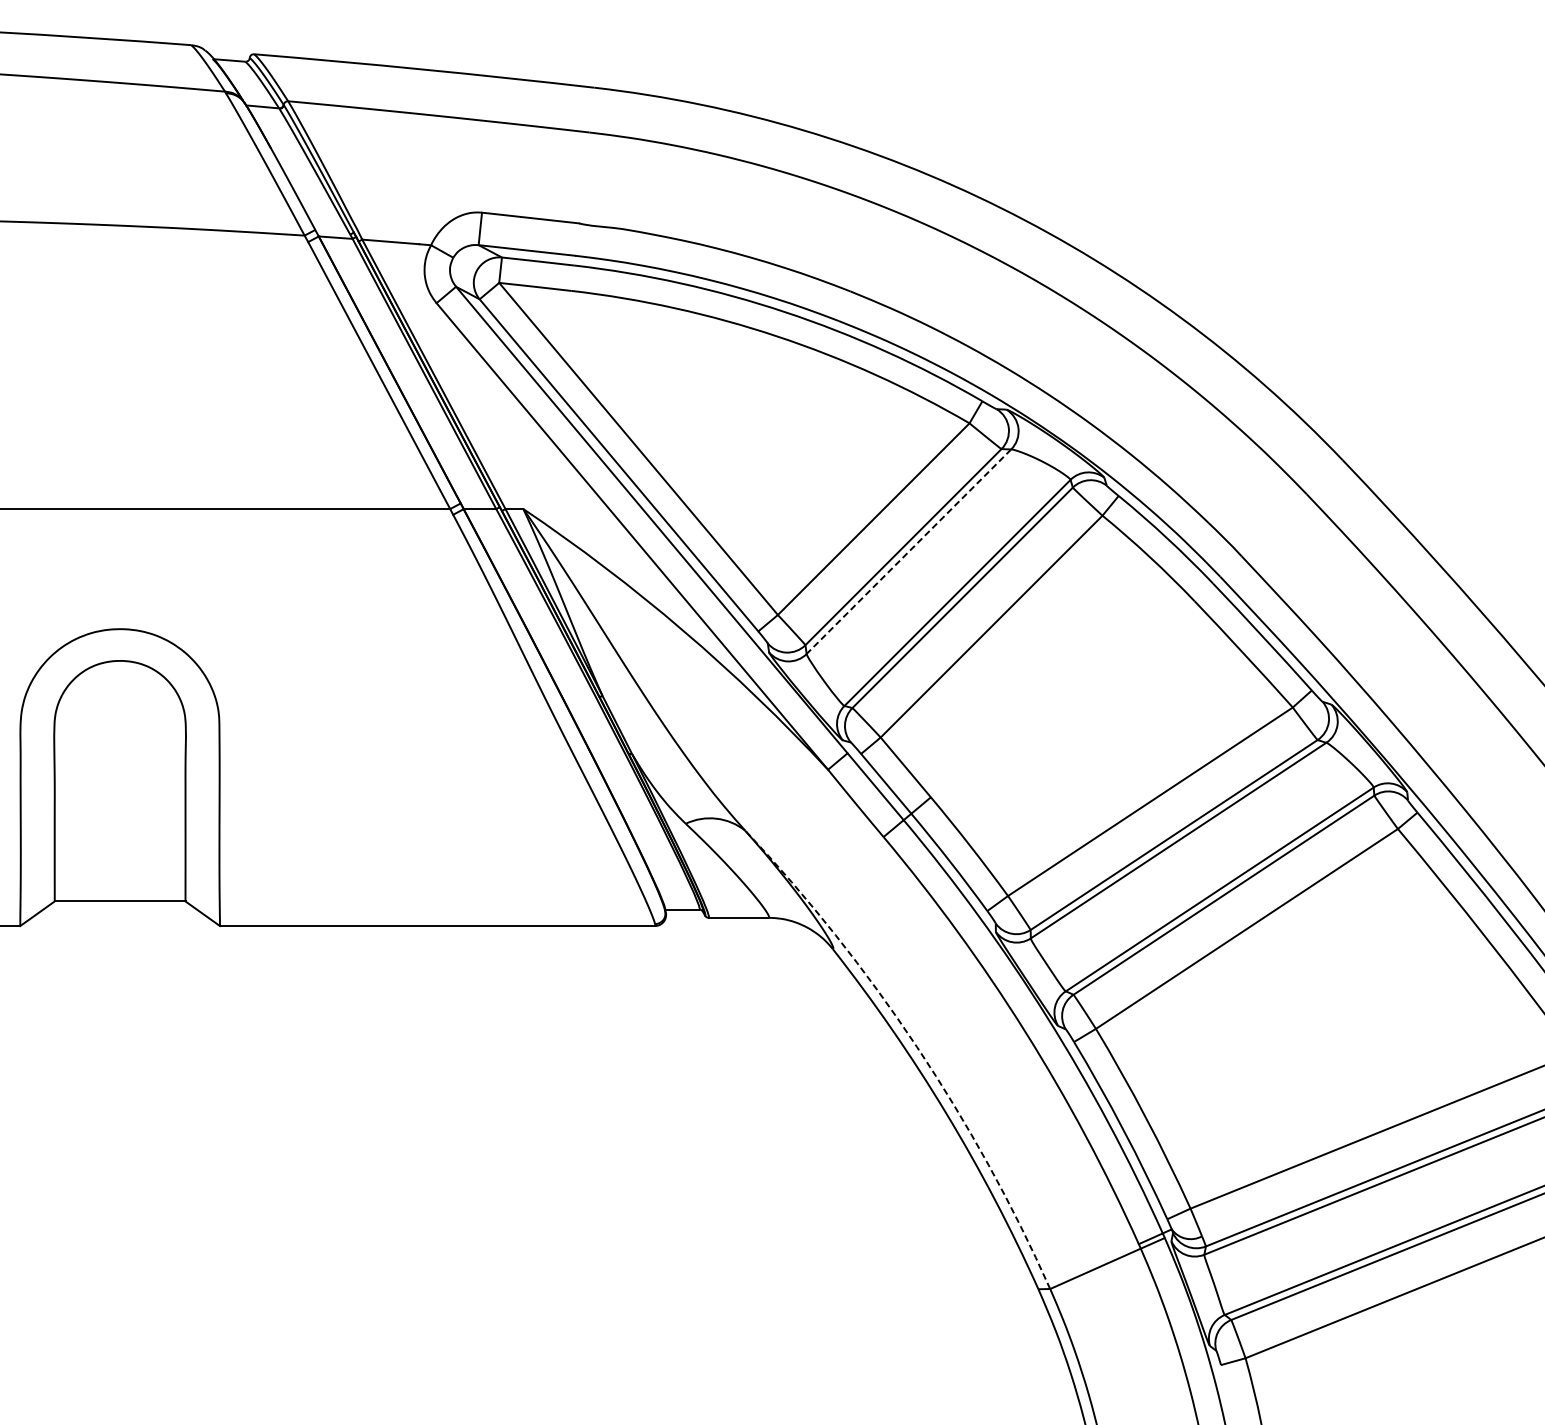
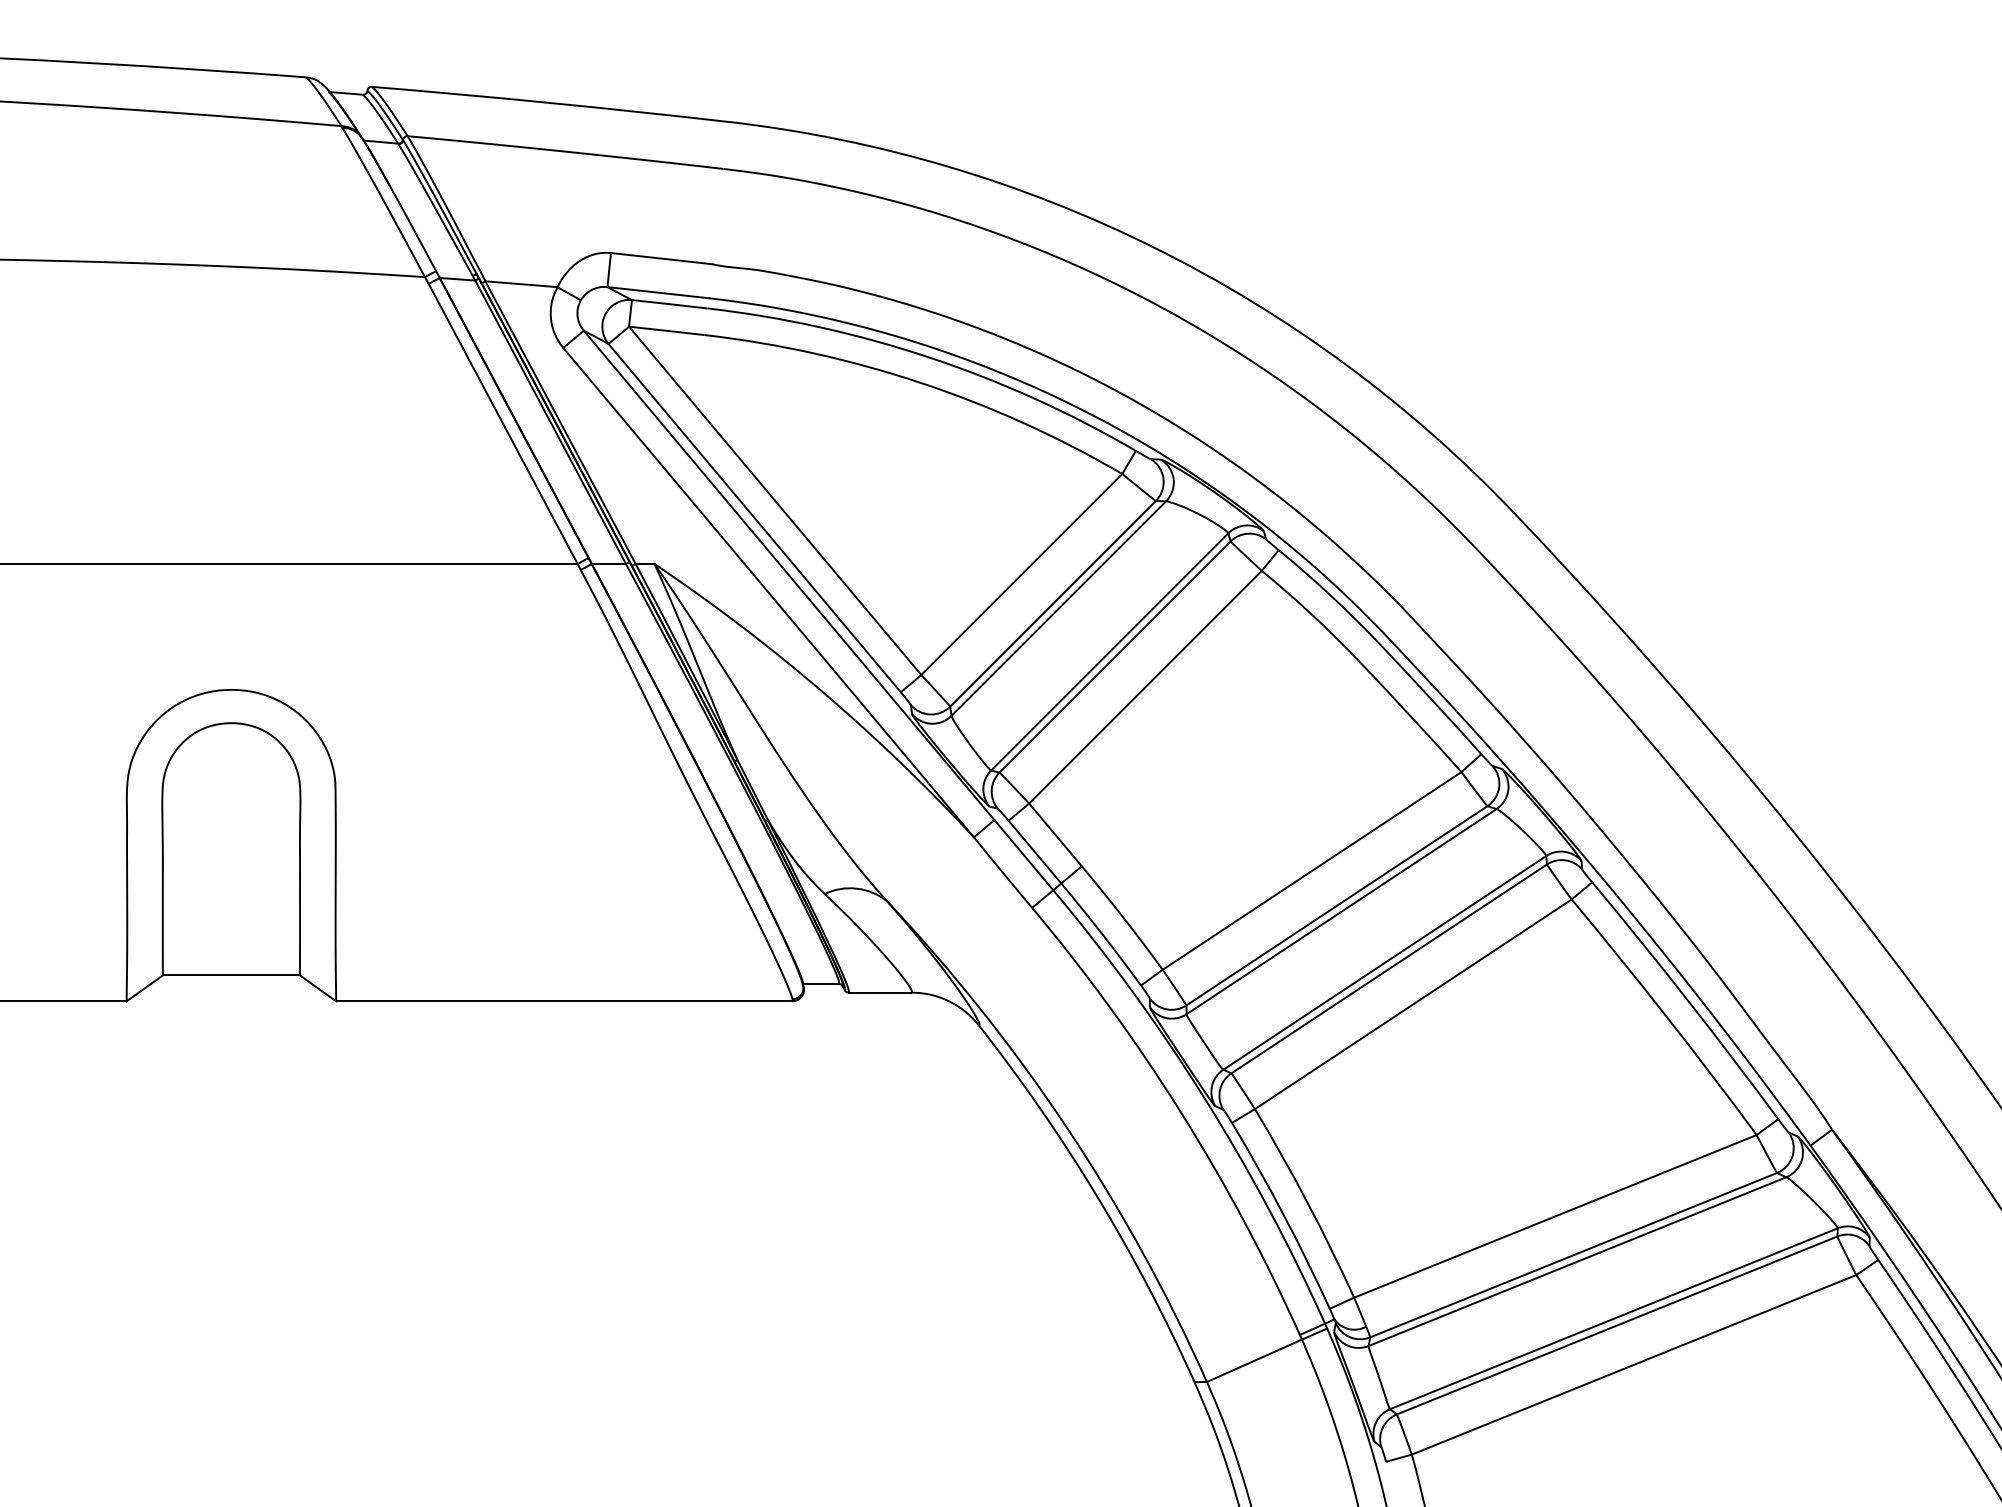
line: (908, 551) -> (1058, 608), dashed -> solid
arc: (917, 1047) -> (1067, 1128), dashed -> solid

